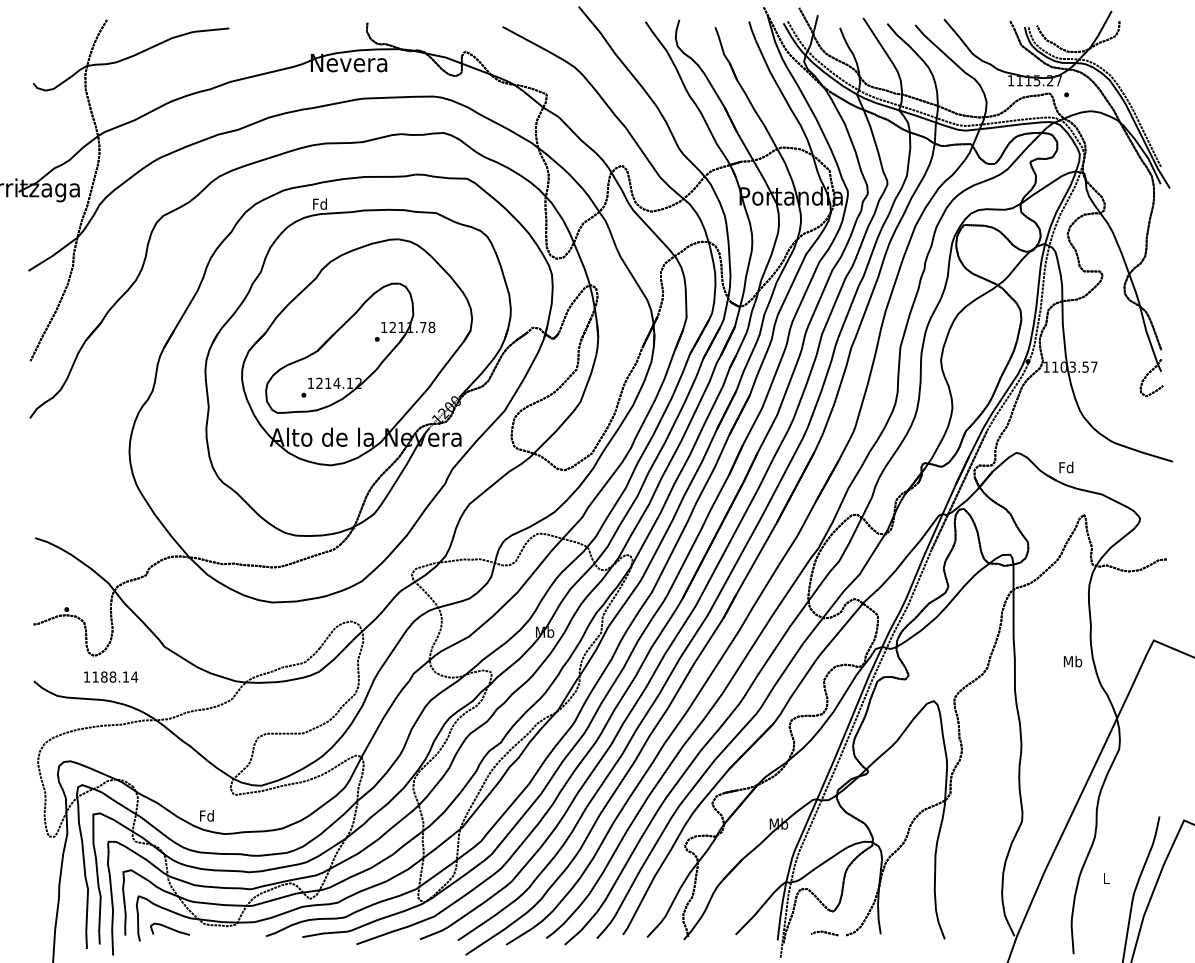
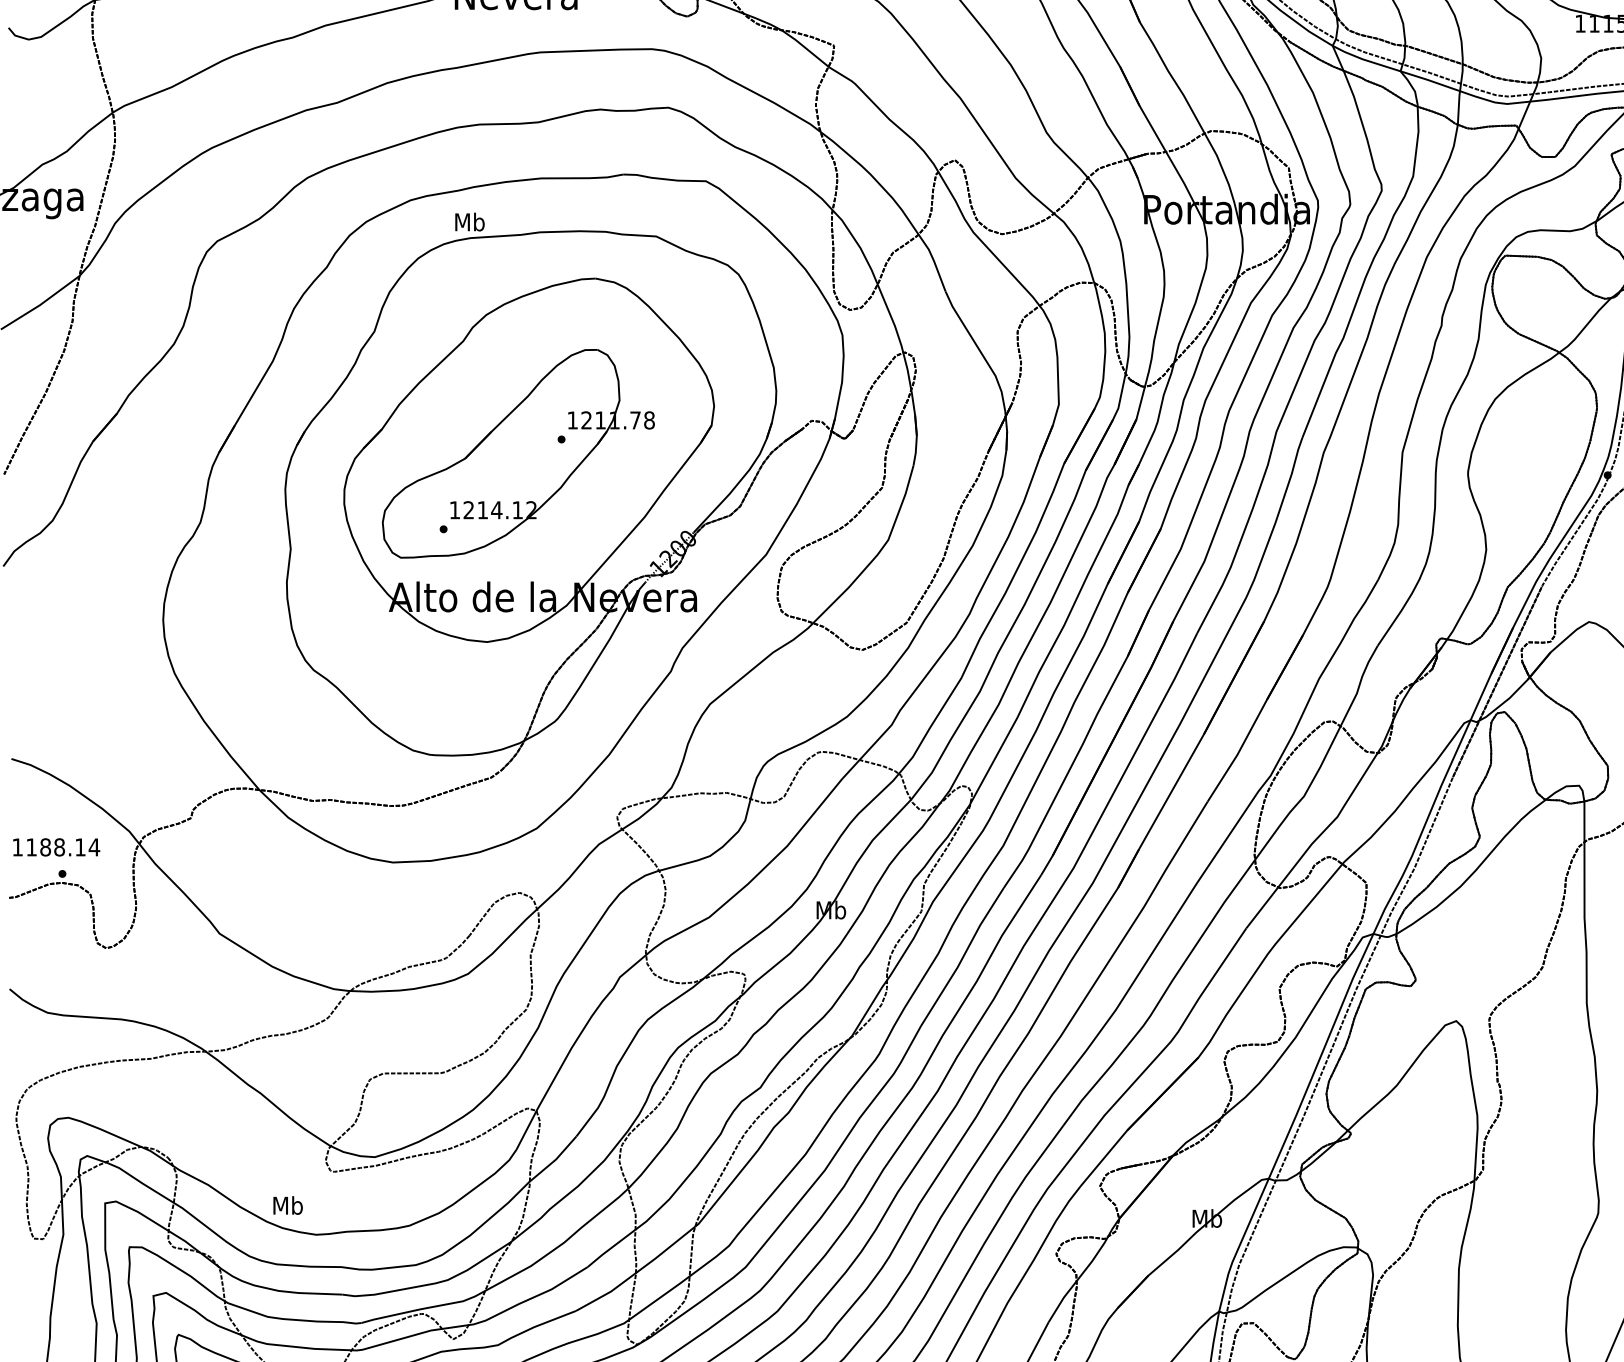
text: (320, 203) -> (470, 221), Fd -> Mb
text: (111, 676) -> (57, 846), moved
text: (207, 815) -> (288, 1204), Fd -> Mb

